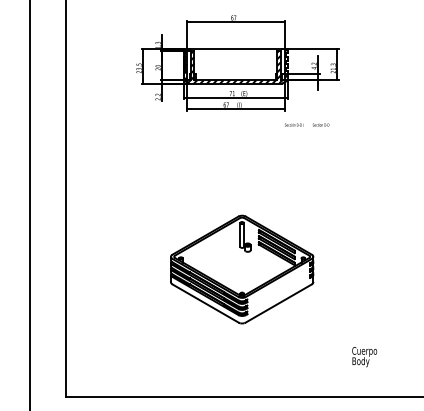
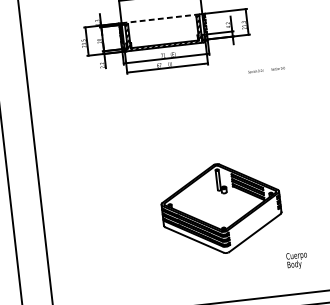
line: (235, 49) -> (161, 18), solid -> dashed
text: (307, 124) -> (266, 69), moved
part: (242, 269) -> (221, 208), moved

